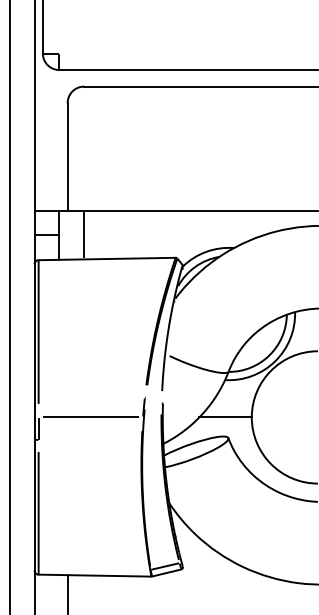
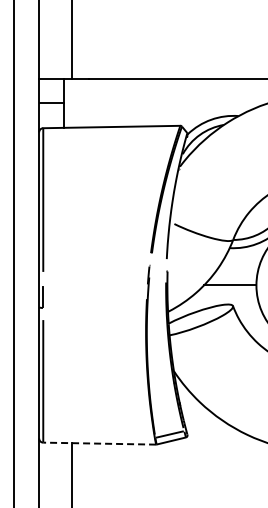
line: (84, 234) -> (89, 102), removed
line: (90, 417) -> (95, 285), removed
line: (94, 575) -> (99, 443), solid -> dashed

